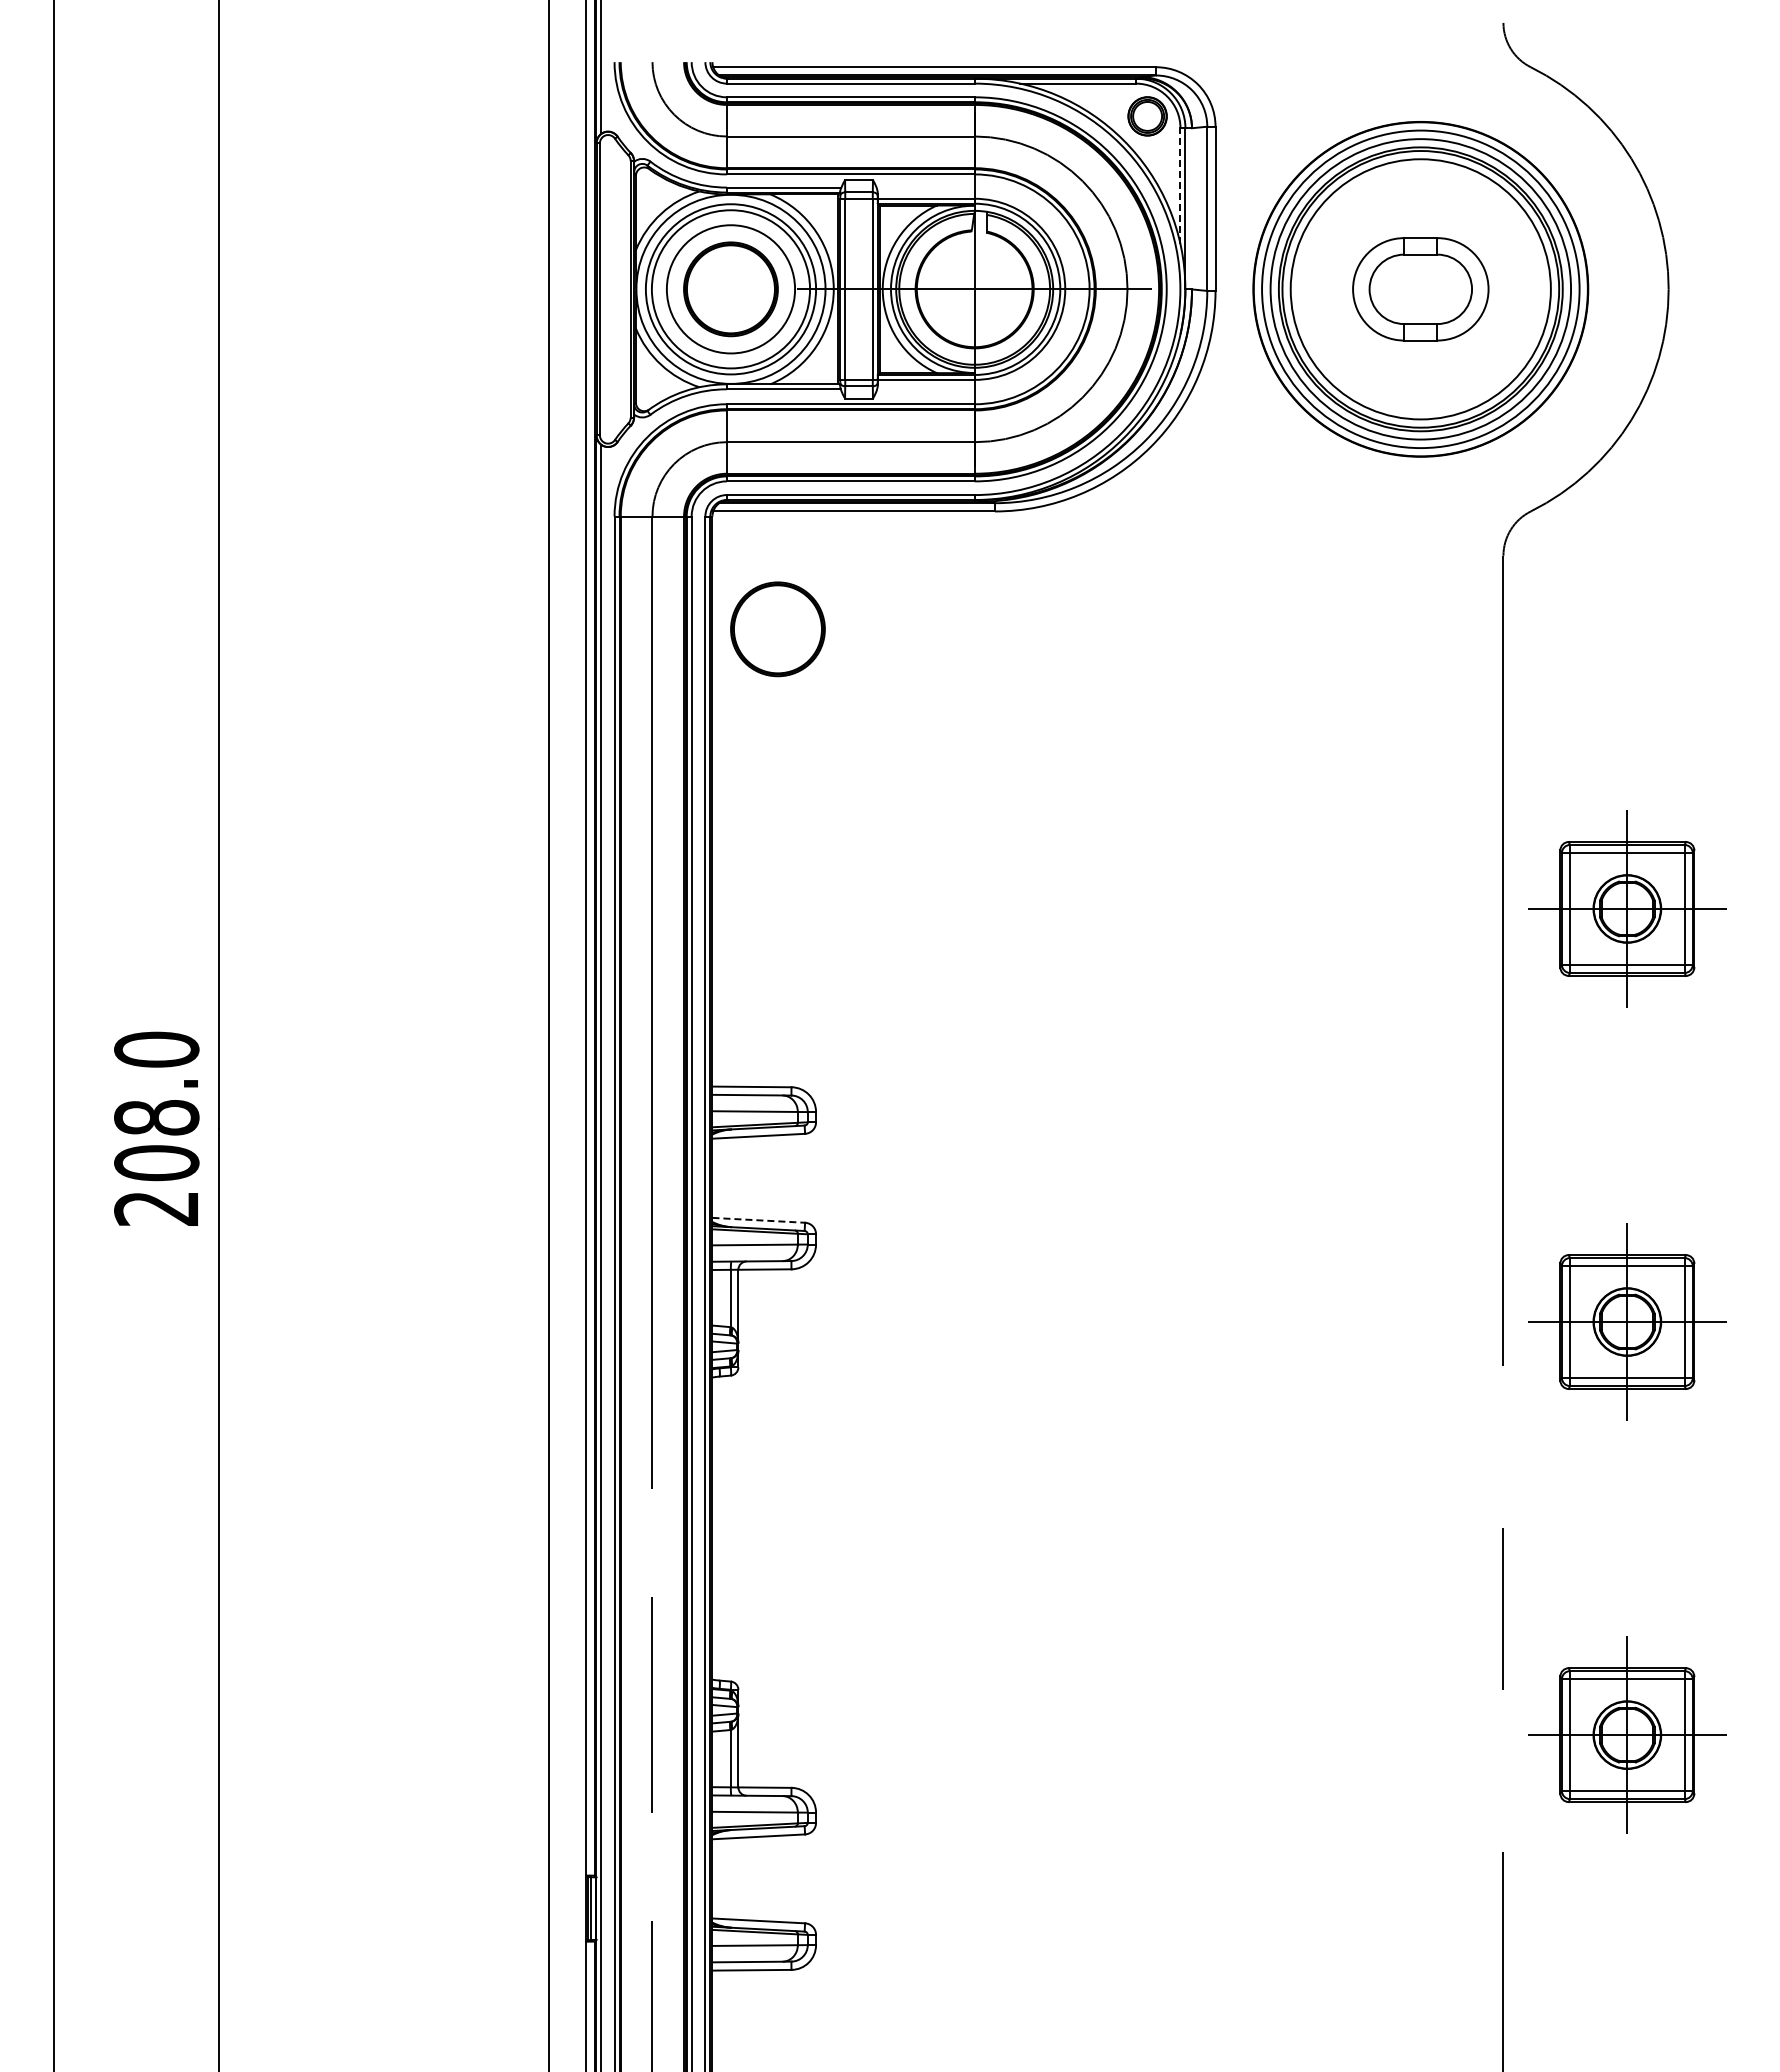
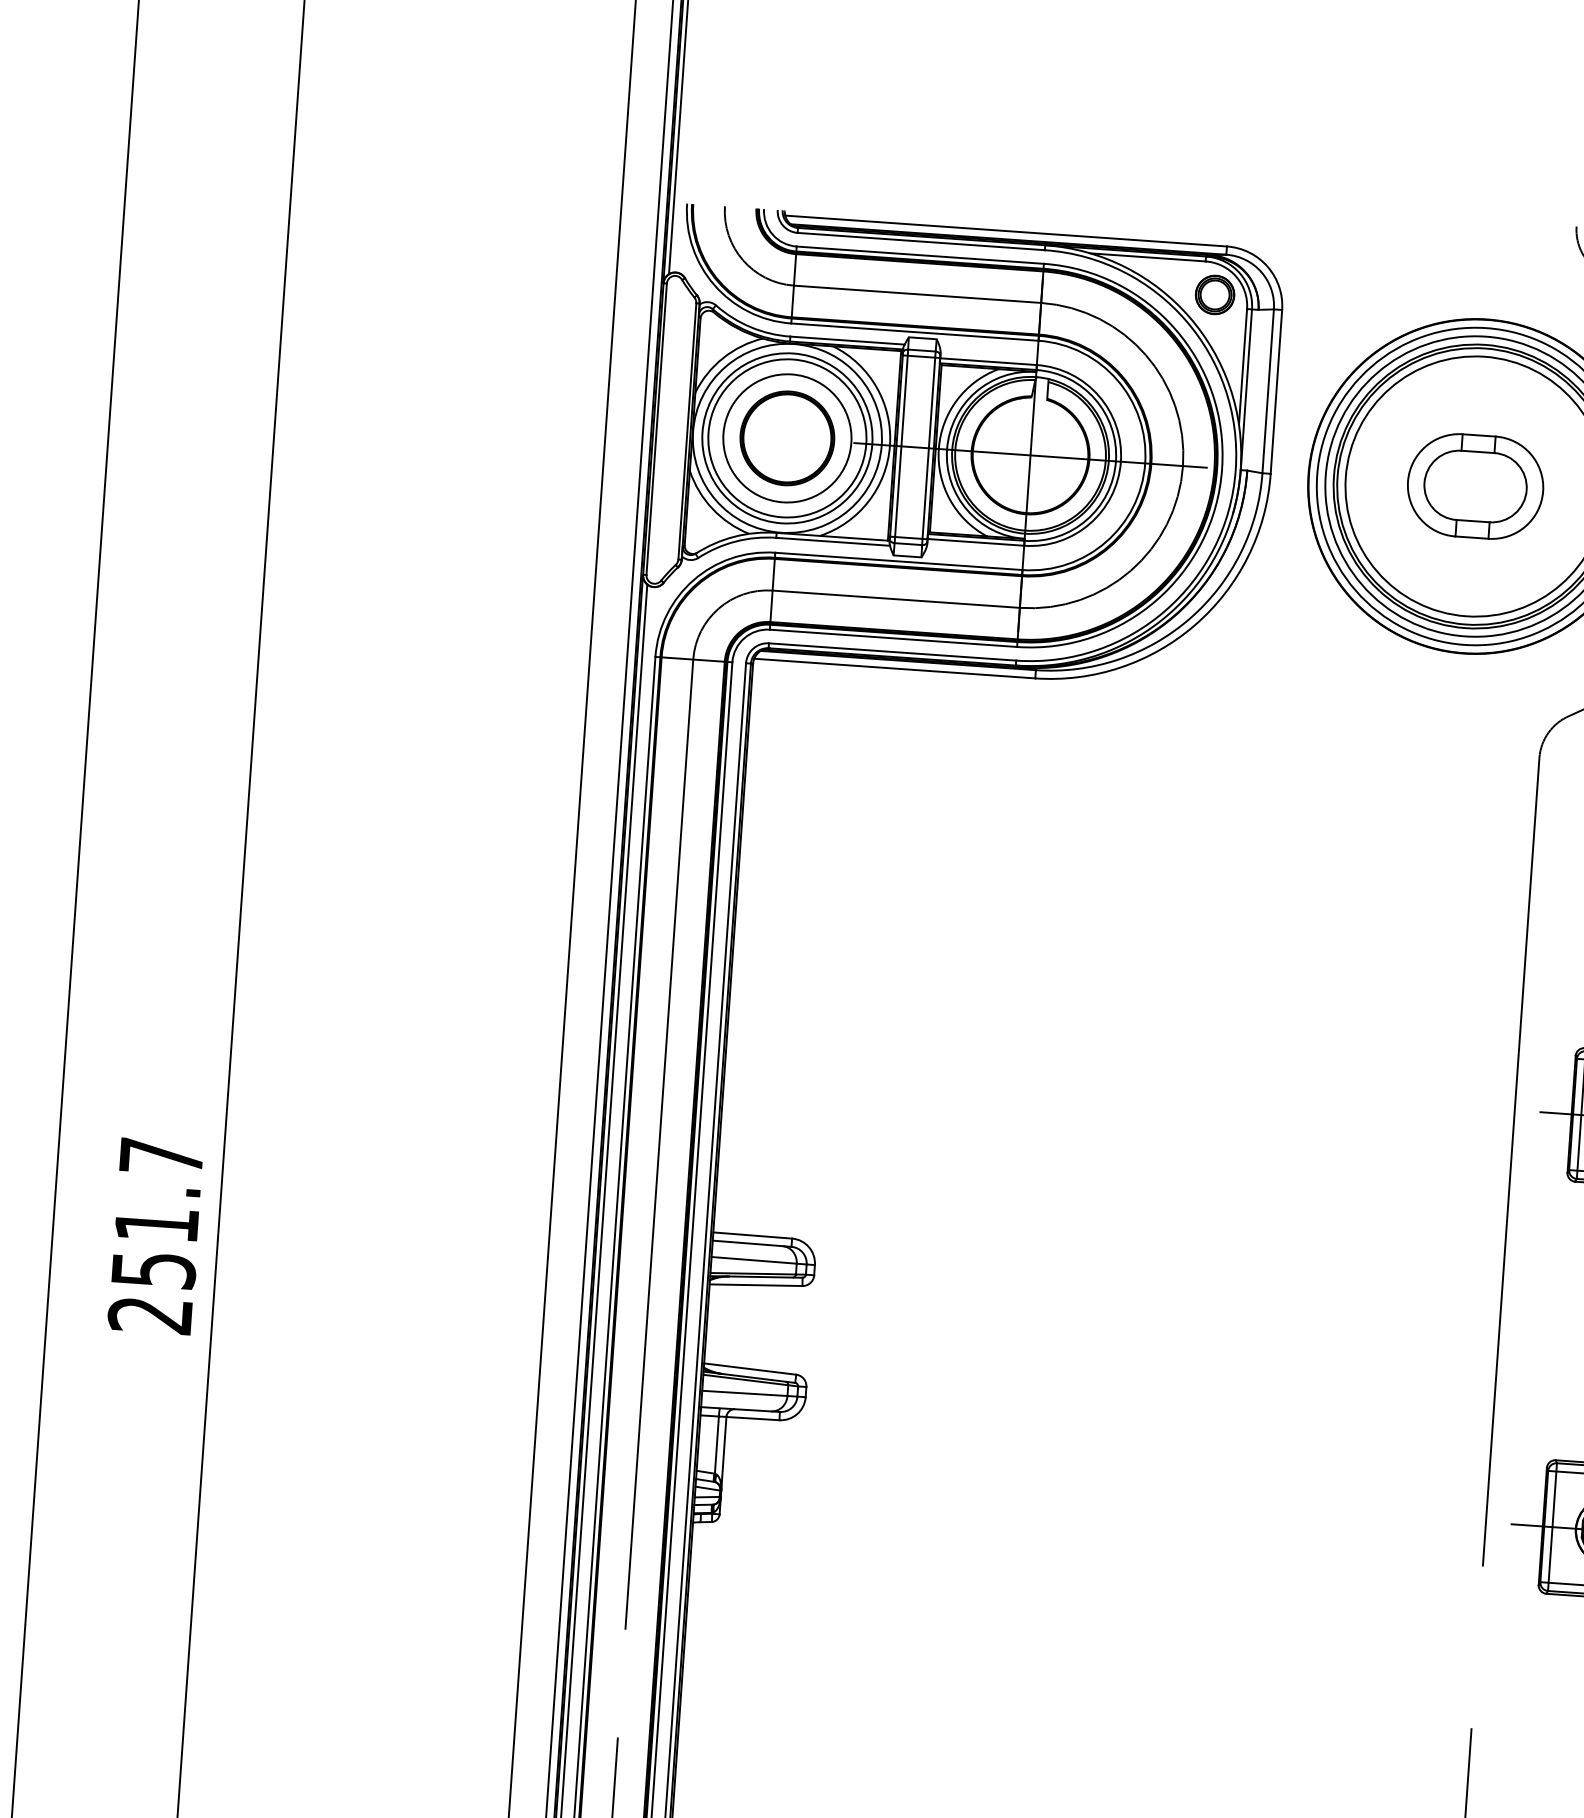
line: (1180, 185) -> (1243, 366), dashed -> solid
part: (777, 629) -> (810, 780), removed
text: (156, 1106) -> (157, 1213), 208.0 -> 251.7
line: (759, 1220) -> (750, 1369), dashed -> solid

